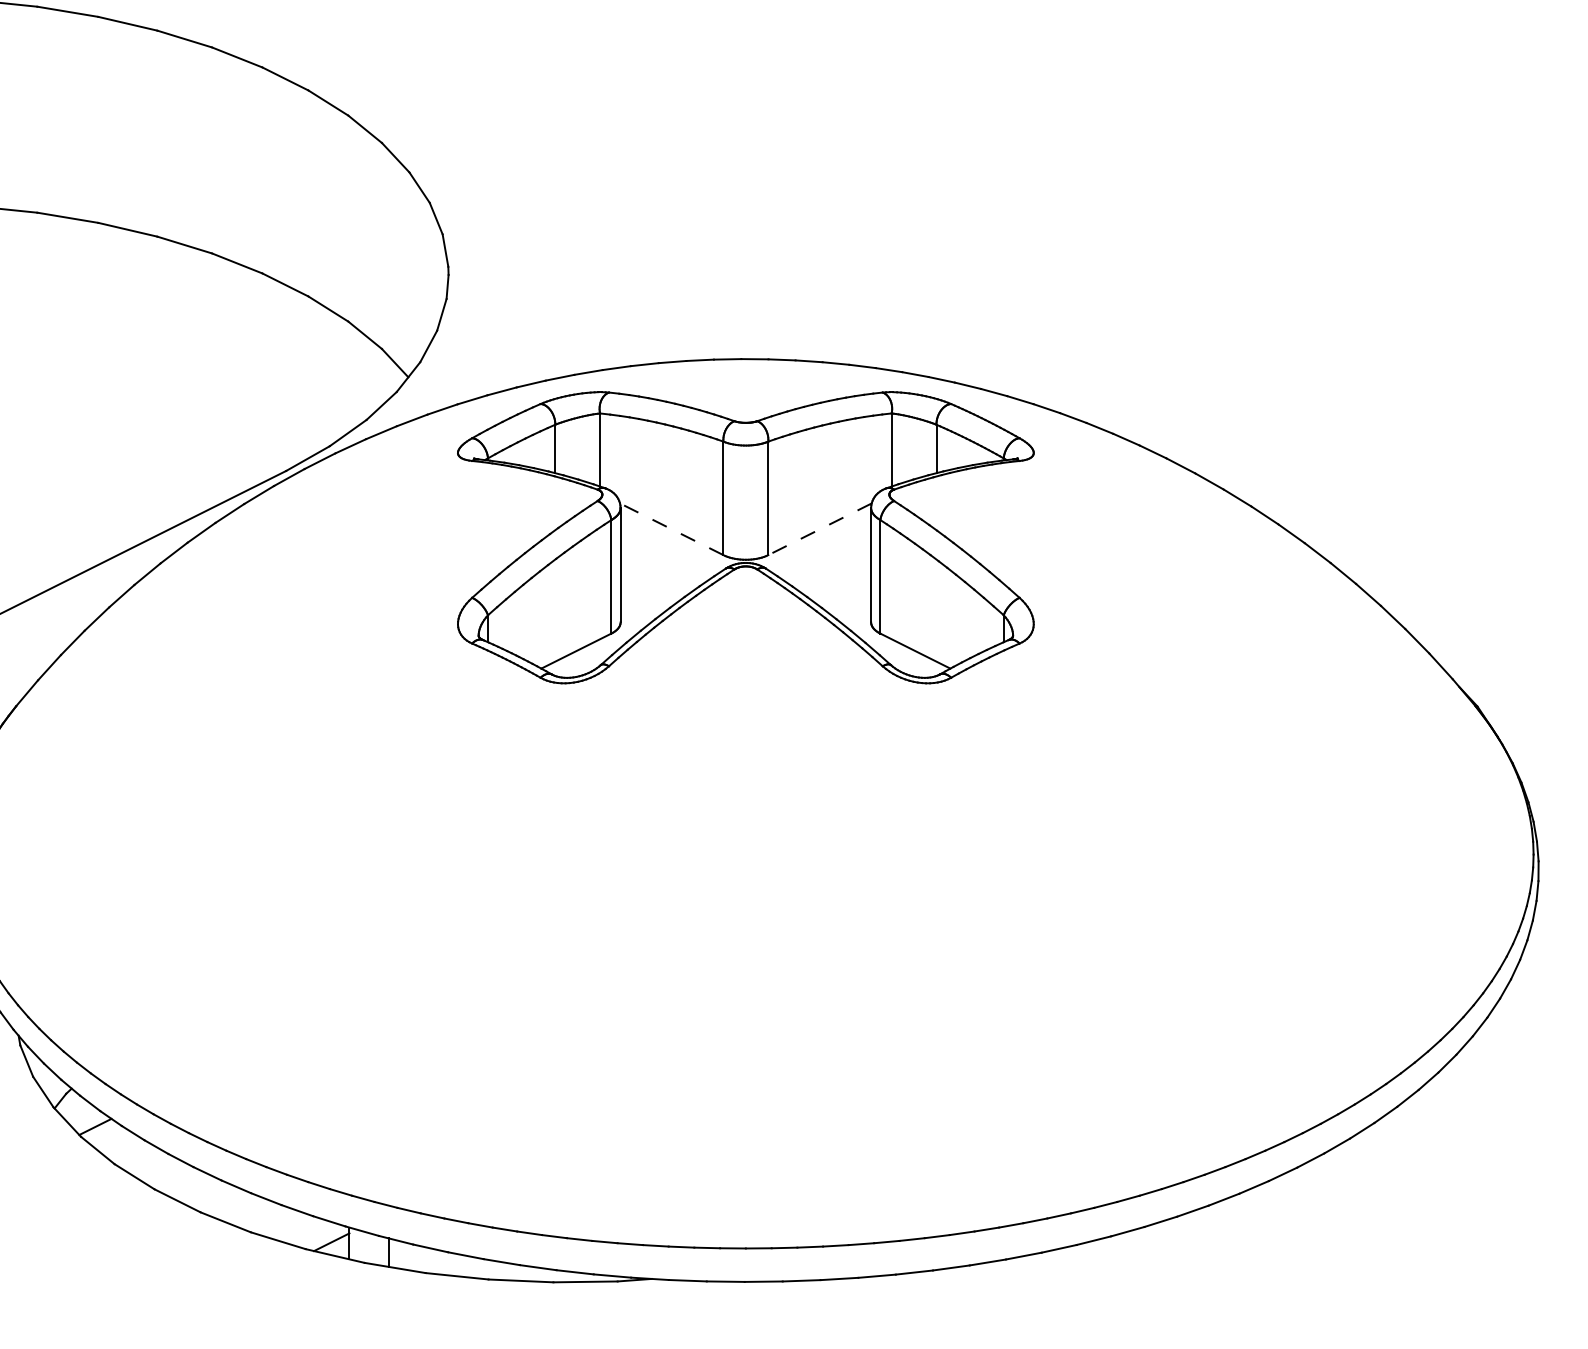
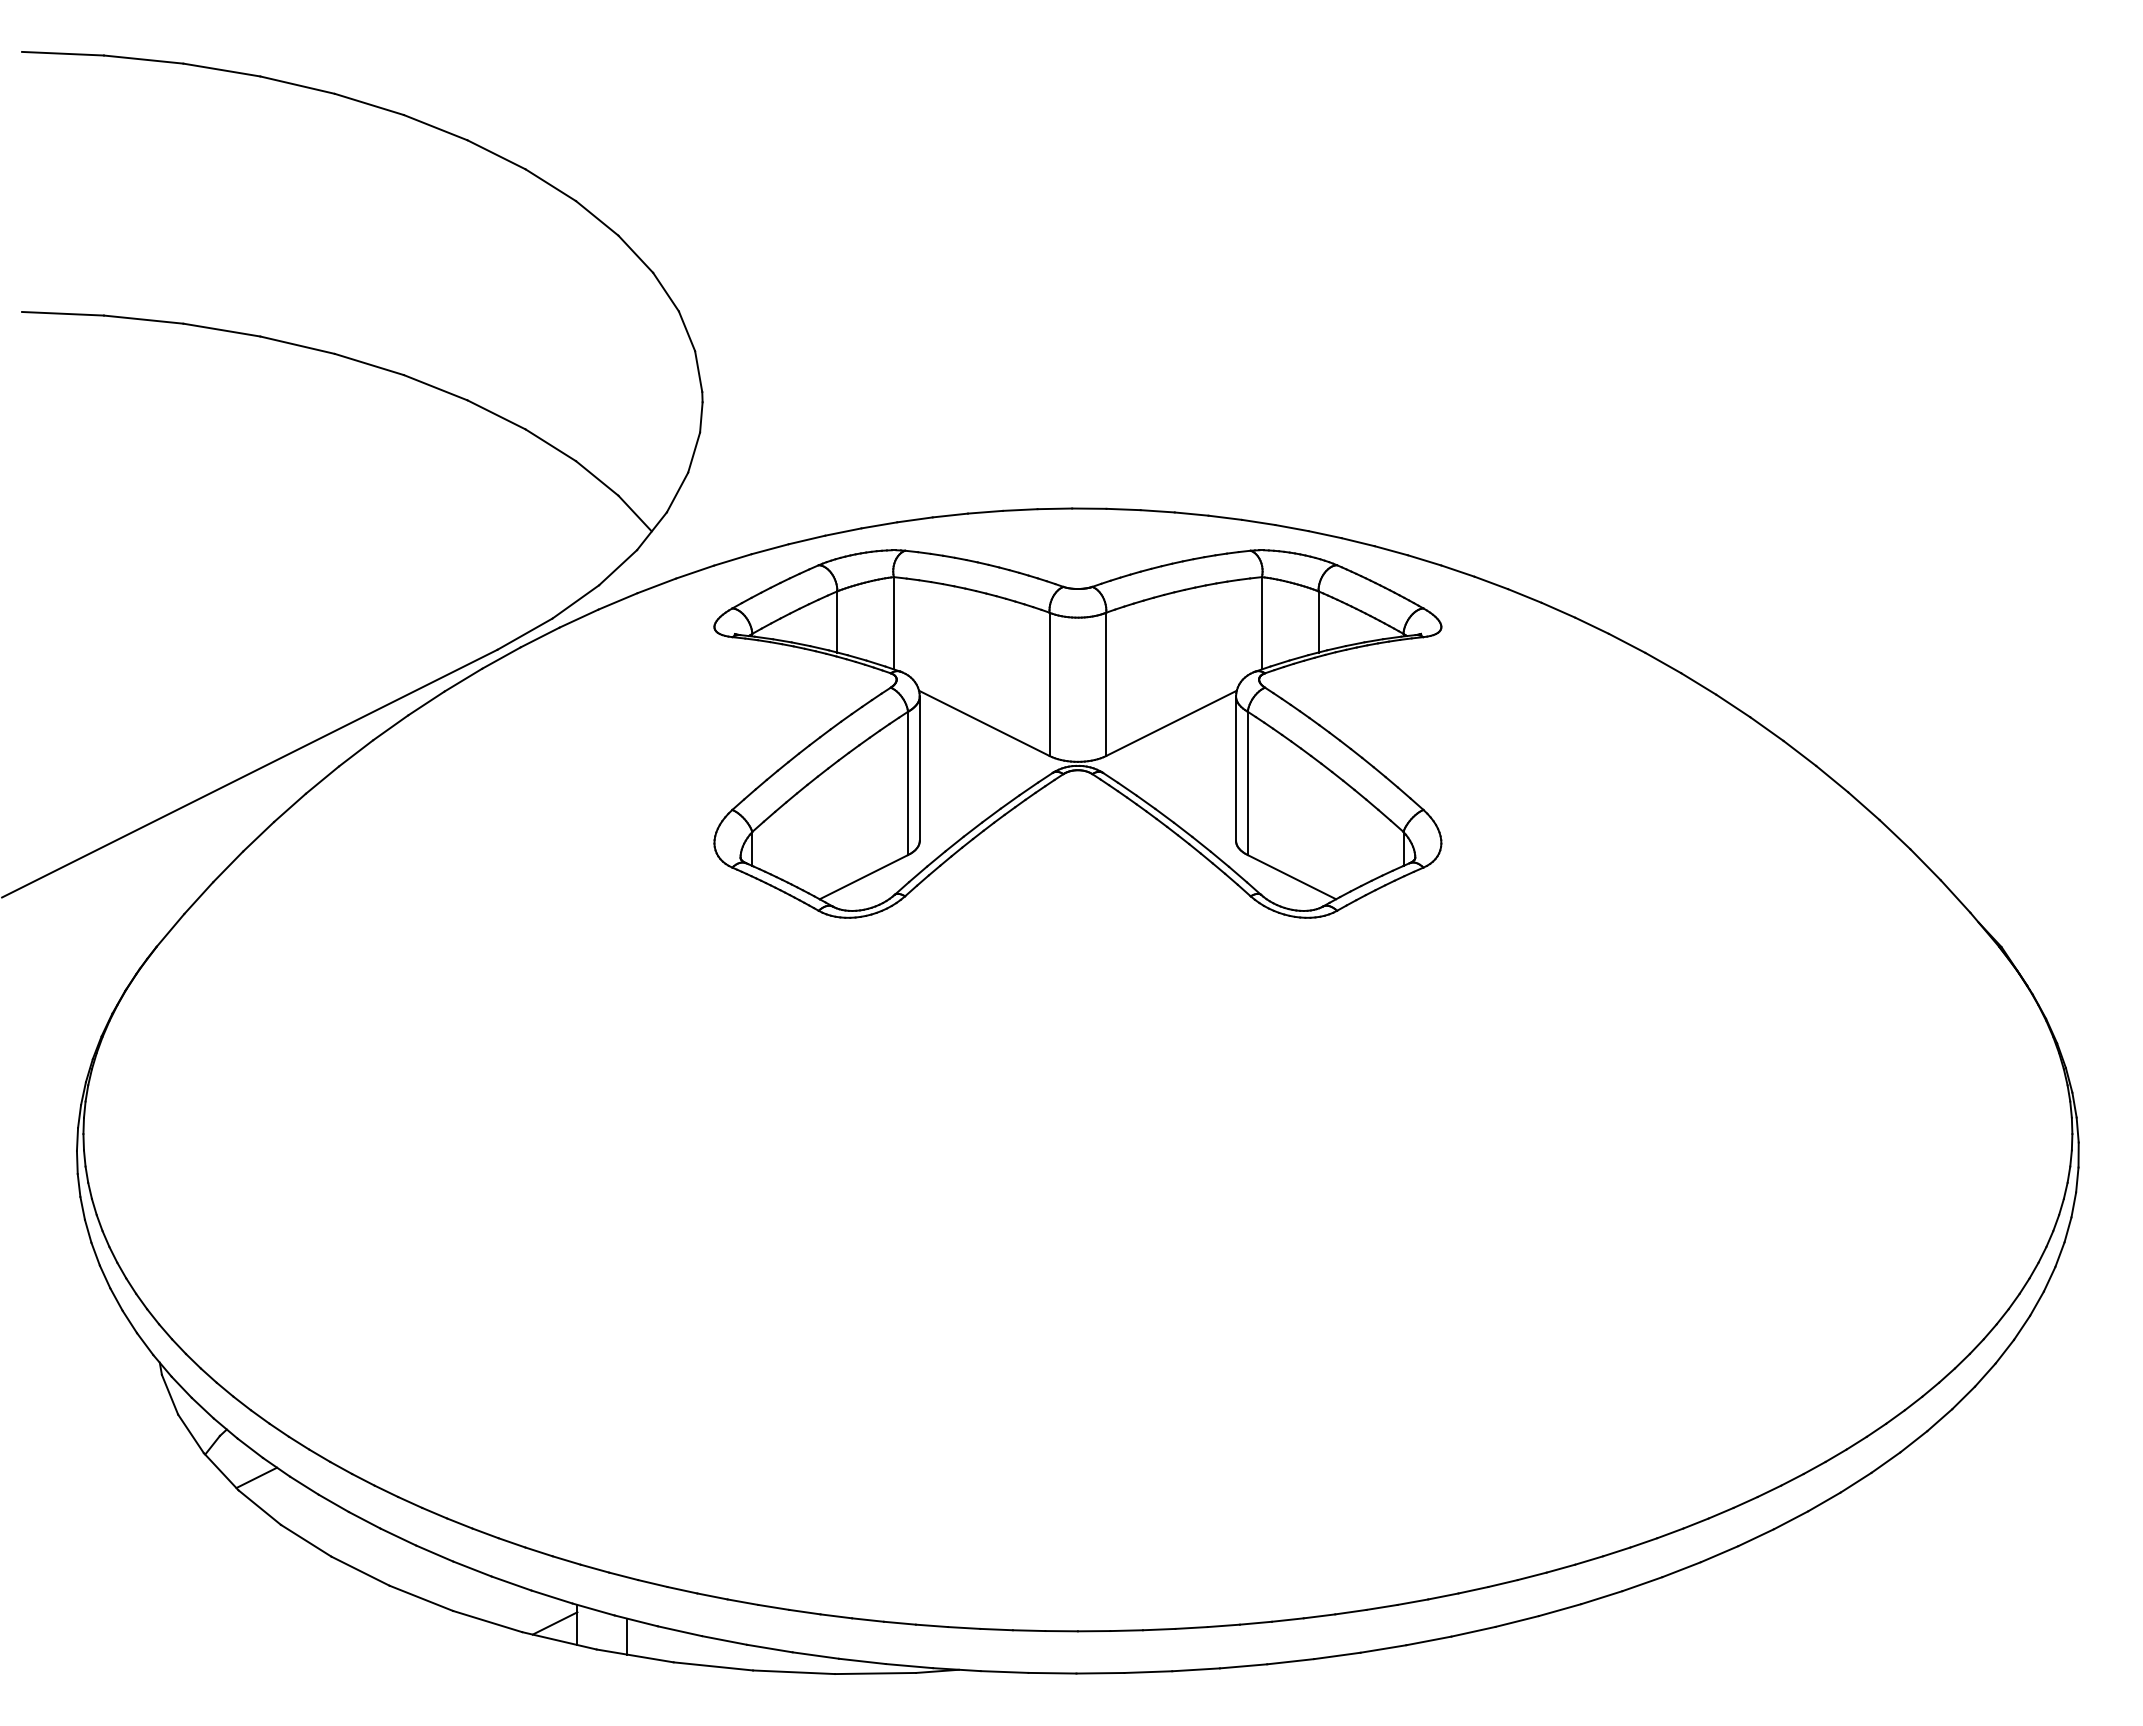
line: (671, 529) -> (984, 723), dashed -> solid
line: (820, 529) -> (1171, 723), dashed -> solid

